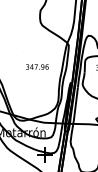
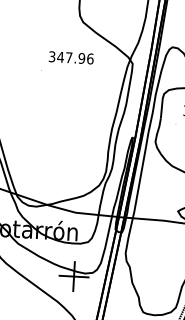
text: (37, 66) -> (71, 56), moved

